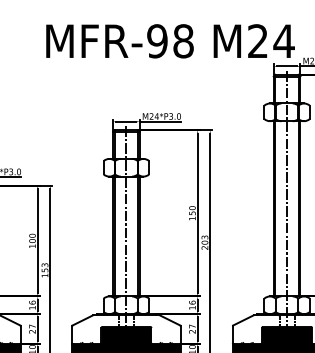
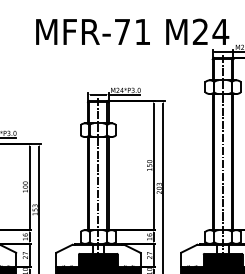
text: (170, 41) -> (132, 32), MFR-98 -> MFR-71

